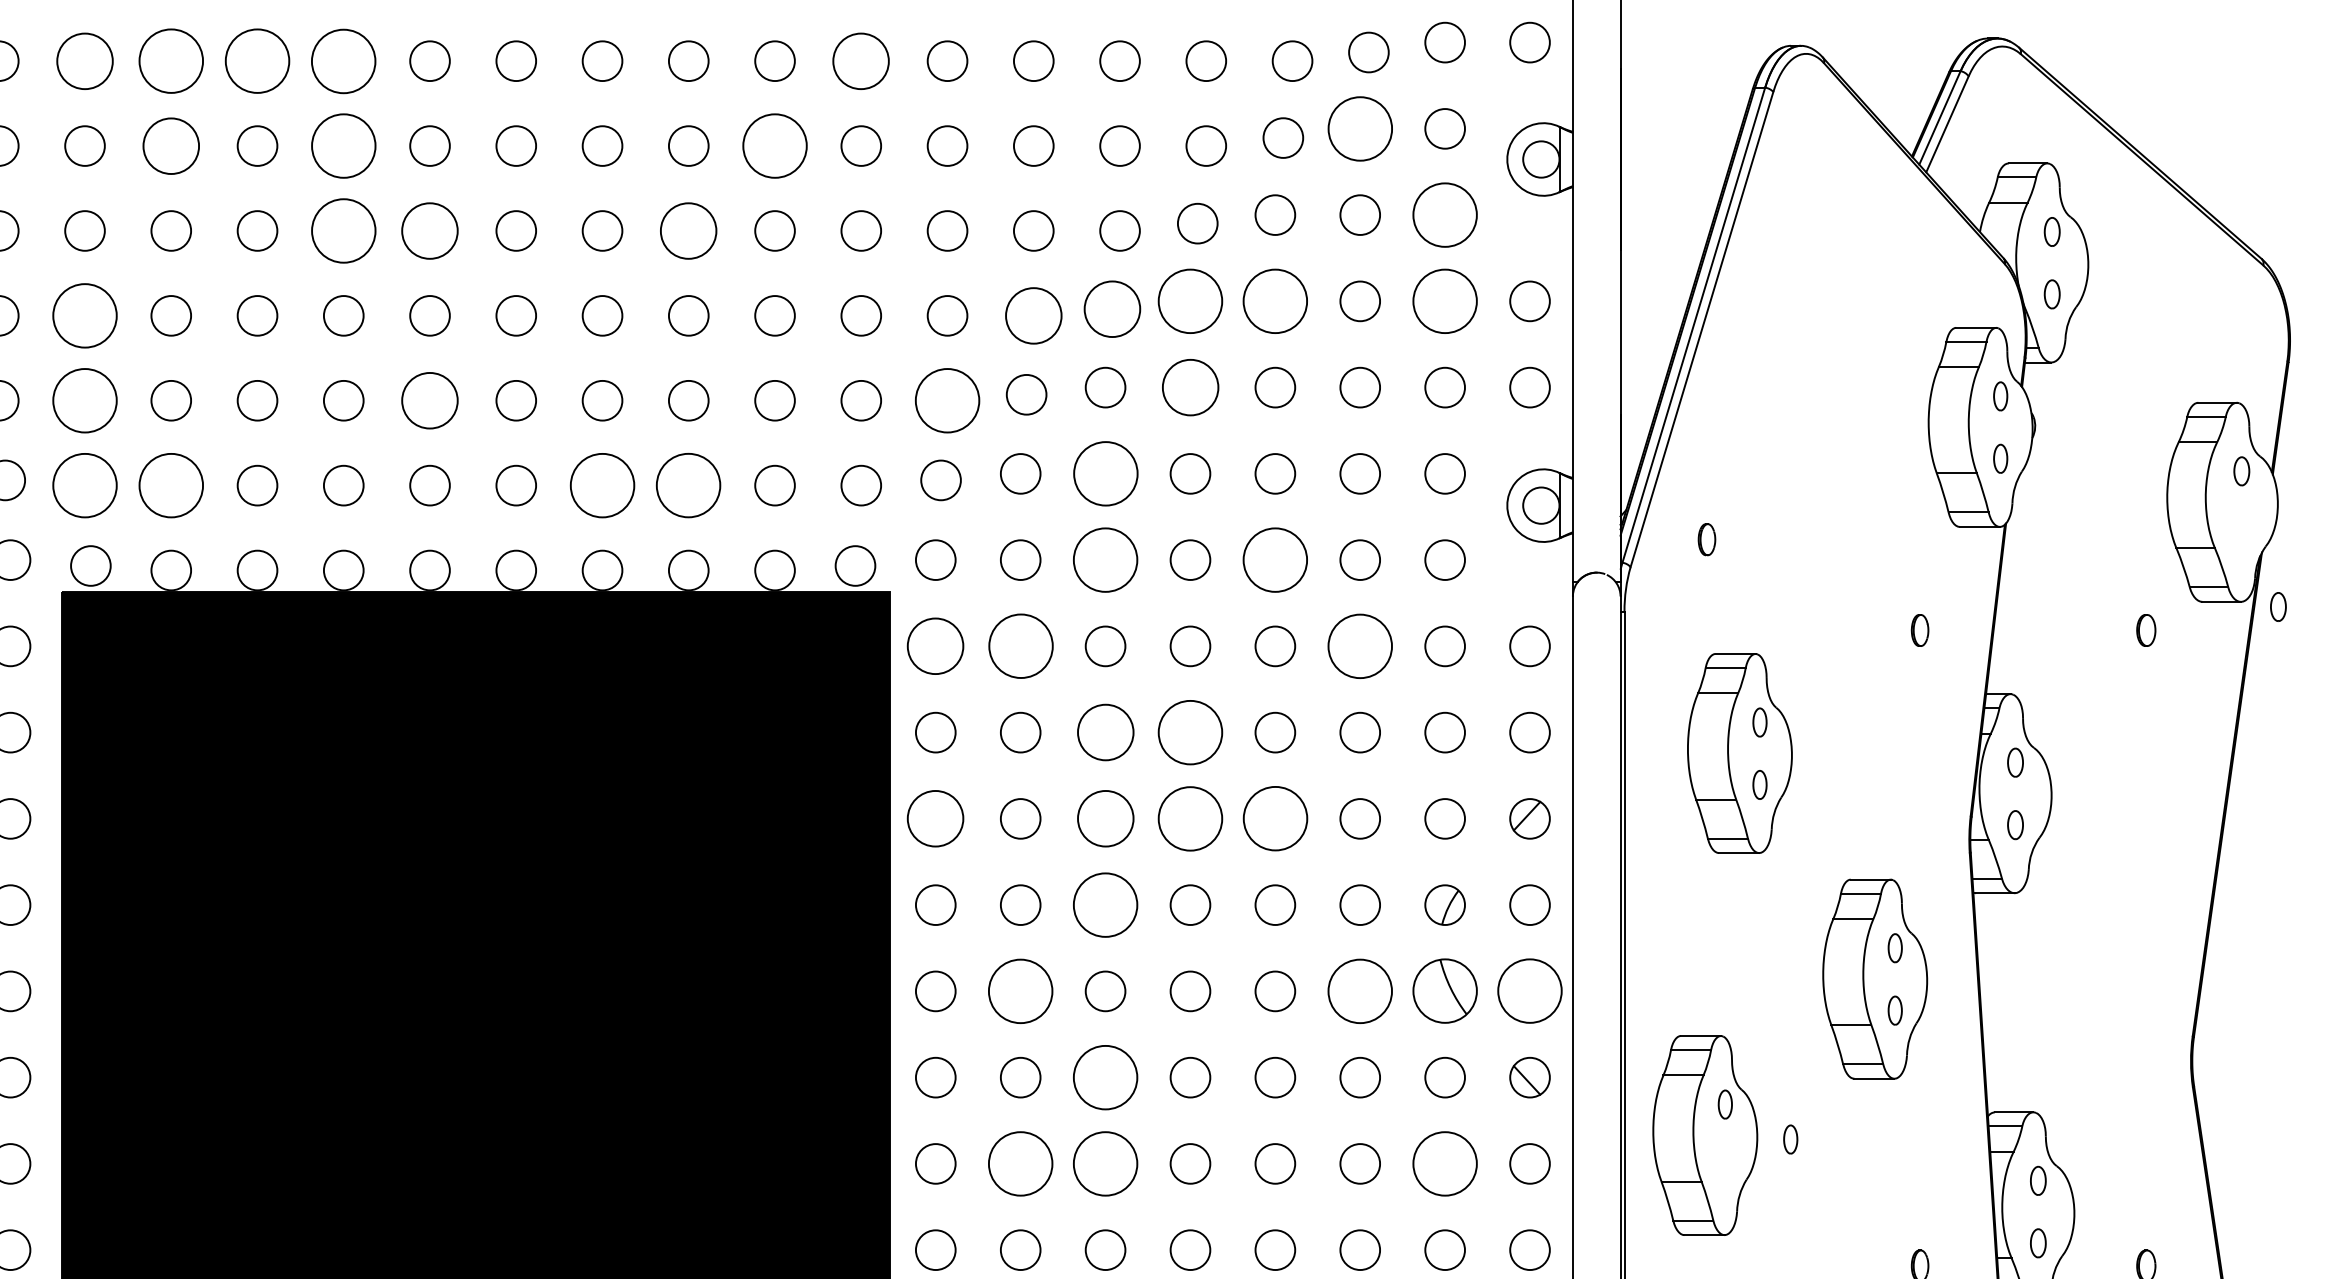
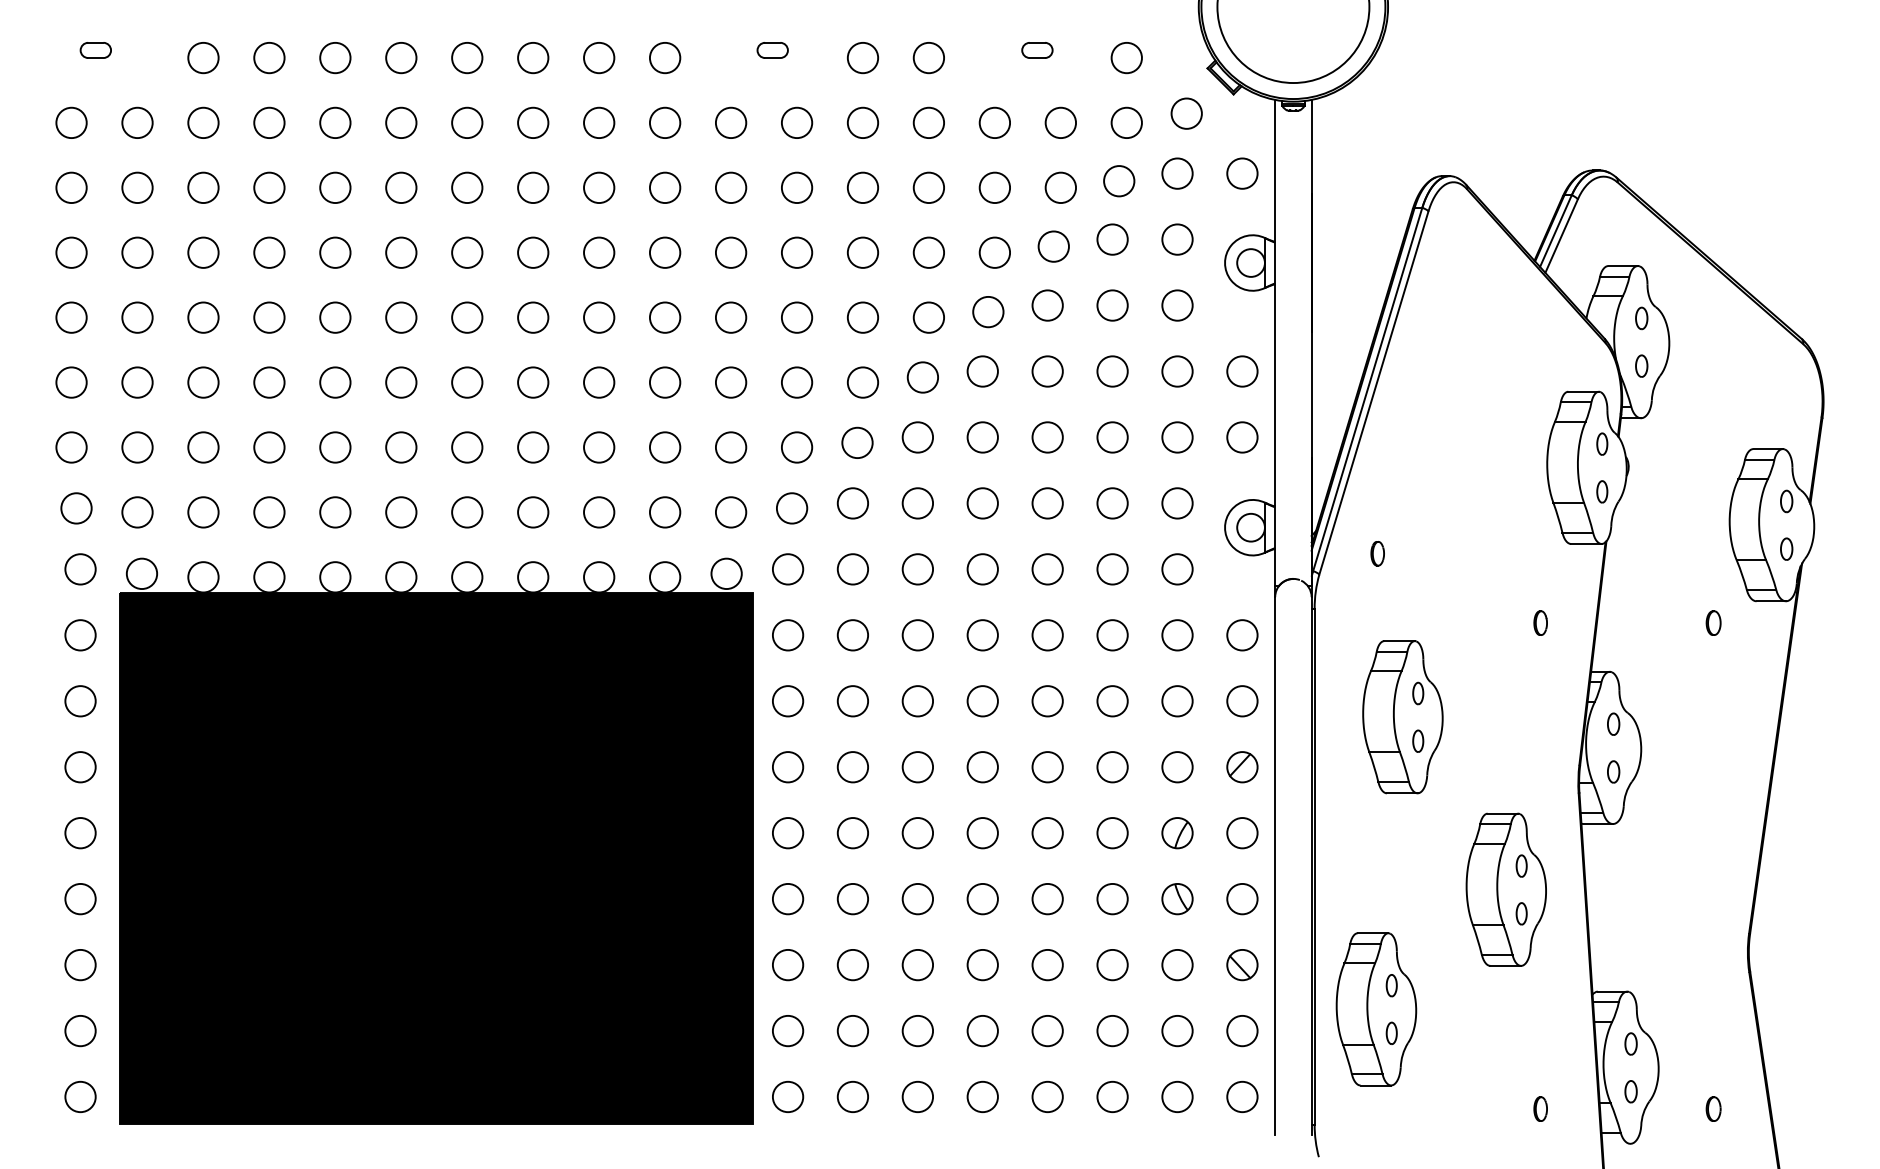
circle: (85, 60) -> (137, 187), size x0.71
circle: (171, 60) -> (203, 187), size x0.62
circle: (257, 60) -> (269, 187), size x0.62
circle: (343, 60) -> (335, 187), size x0.62
circle: (861, 60) -> (731, 187), size x0.71
circle: (1360, 128) -> (1112, 239), size x0.62
circle: (171, 145) -> (203, 252), size x0.71
circle: (343, 145) -> (335, 252), size x0.62
circle: (774, 145) -> (664, 252), size x0.62
circle: (1445, 215) -> (1177, 305), size x0.62
circle: (343, 230) -> (335, 317), size x0.62
circle: (430, 230) -> (401, 317), size x0.71
circle: (689, 230) -> (599, 317), size x0.71
circle: (1190, 301) -> (982, 371), size x0.62
circle: (1275, 301) -> (1047, 371), size x0.62
circle: (1445, 301) -> (1177, 371), size x0.62
circle: (1111, 309) -> (922, 377), size x0.71
circle: (85, 315) -> (137, 382), size x0.62
circle: (1033, 315) -> (862, 382), size x0.71
circle: (1190, 387) -> (982, 437), size x0.71
circle: (85, 400) -> (137, 447), size x0.62
circle: (430, 400) -> (401, 447), size x0.71
circle: (946, 400) -> (796, 447), size x0.62
circle: (1105, 473) -> (917, 503), size x0.62
circle: (85, 485) -> (137, 512), size x0.62
circle: (171, 485) -> (203, 512), size x0.62
circle: (602, 485) -> (533, 512), size x0.62
circle: (689, 485) -> (599, 512), size x0.62
circle: (1105, 560) -> (917, 569), size x0.62
circle: (1275, 560) -> (1047, 569), size x0.62
part: (2278, 606) -> (1786, 548), moved
circle: (936, 646) -> (788, 635), size x0.71
circle: (1020, 646) -> (852, 635), size x0.62
circle: (1360, 646) -> (1112, 635), size x0.62
circle: (1105, 732) -> (917, 701), size x0.71
circle: (1190, 732) -> (982, 701), size x0.62
circle: (936, 819) -> (788, 767), size x0.71
circle: (1105, 819) -> (917, 767), size x0.71
circle: (1190, 819) -> (982, 767), size x0.62
circle: (1275, 819) -> (1047, 767), size x0.62
circle: (1105, 905) -> (917, 833), size x0.62
circle: (1020, 990) -> (852, 898), size x0.62
circle: (1360, 990) -> (1112, 898), size x0.62
part: (1445, 991) -> (1177, 899), size x0.62
circle: (1530, 991) -> (1242, 899), size x0.62
circle: (1105, 1076) -> (917, 964), size x0.62
part: (1790, 1138) -> (1391, 1032), moved
circle: (1020, 1163) -> (852, 1030), size x0.62
circle: (1105, 1163) -> (917, 1030), size x0.62
circle: (1445, 1163) -> (1177, 1030), size x0.62

